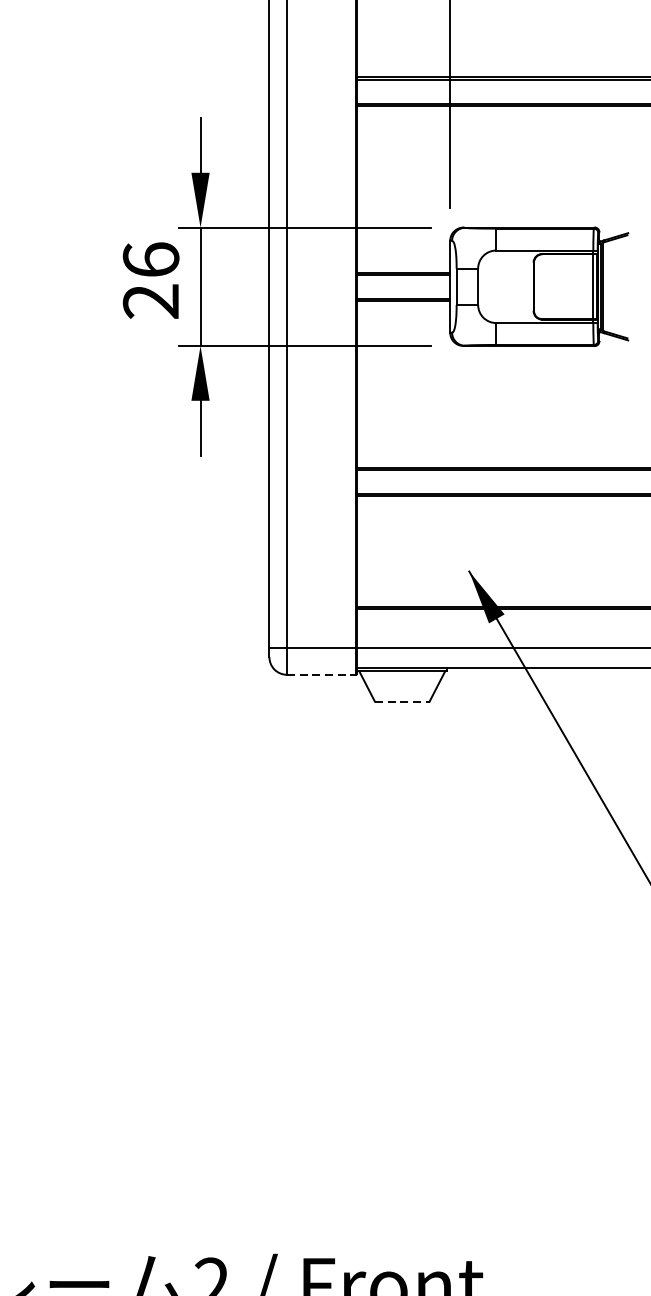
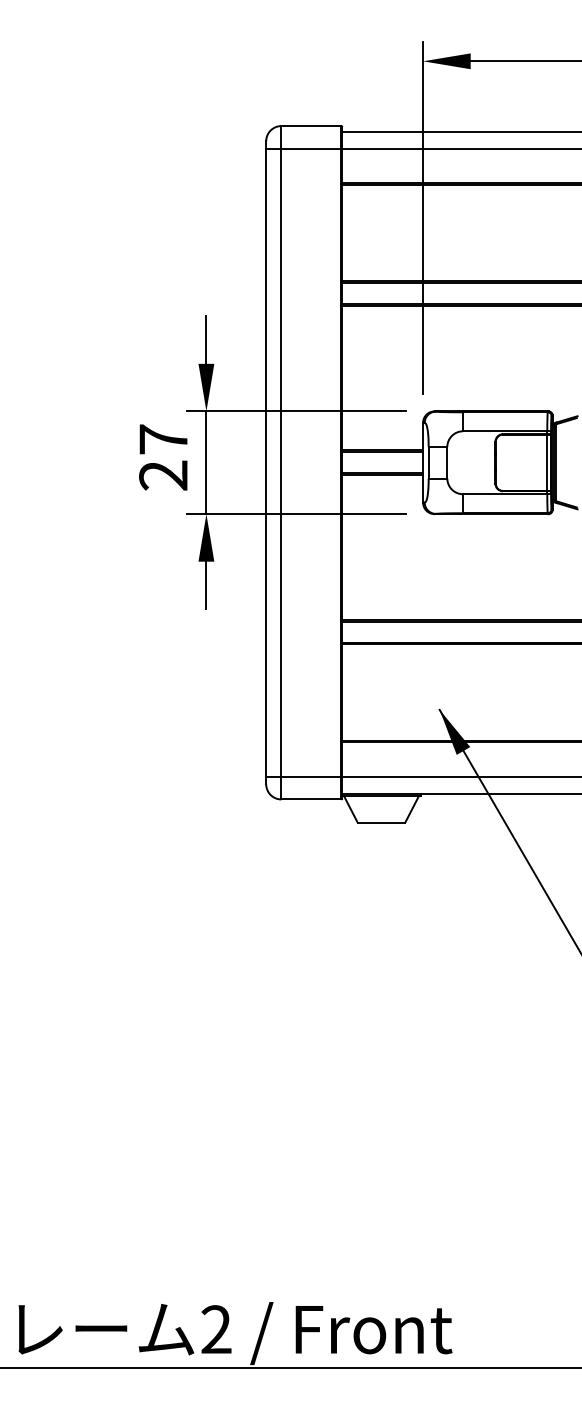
text: (151, 259) -> (163, 439), 26 -> 27
line: (321, 674) -> (311, 799), dashed -> solid
line: (402, 701) -> (381, 822), dashed -> solid

